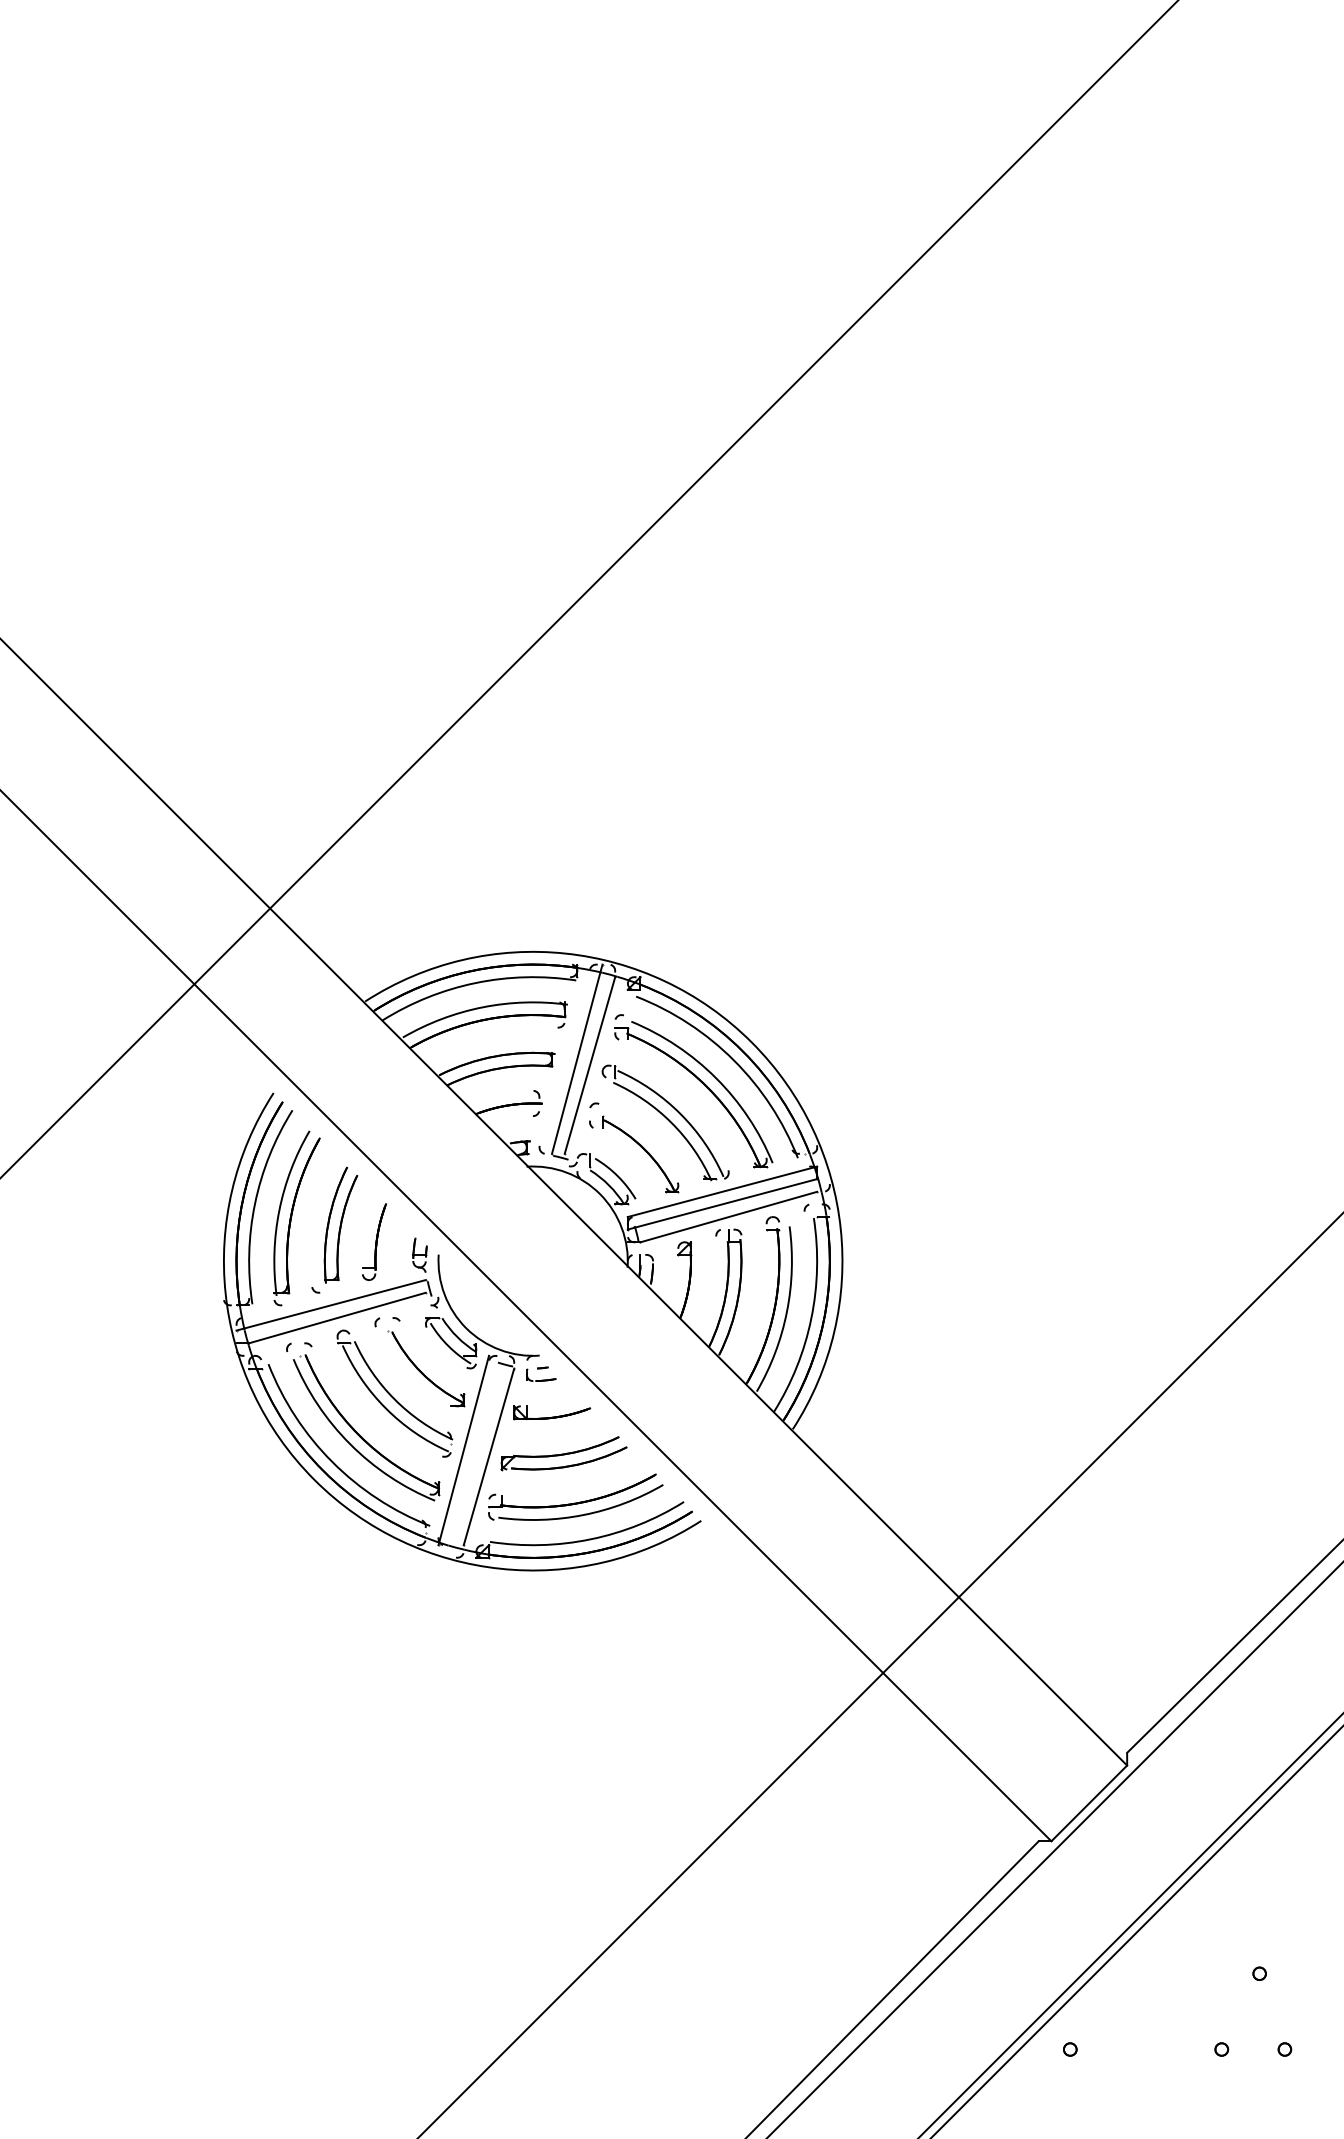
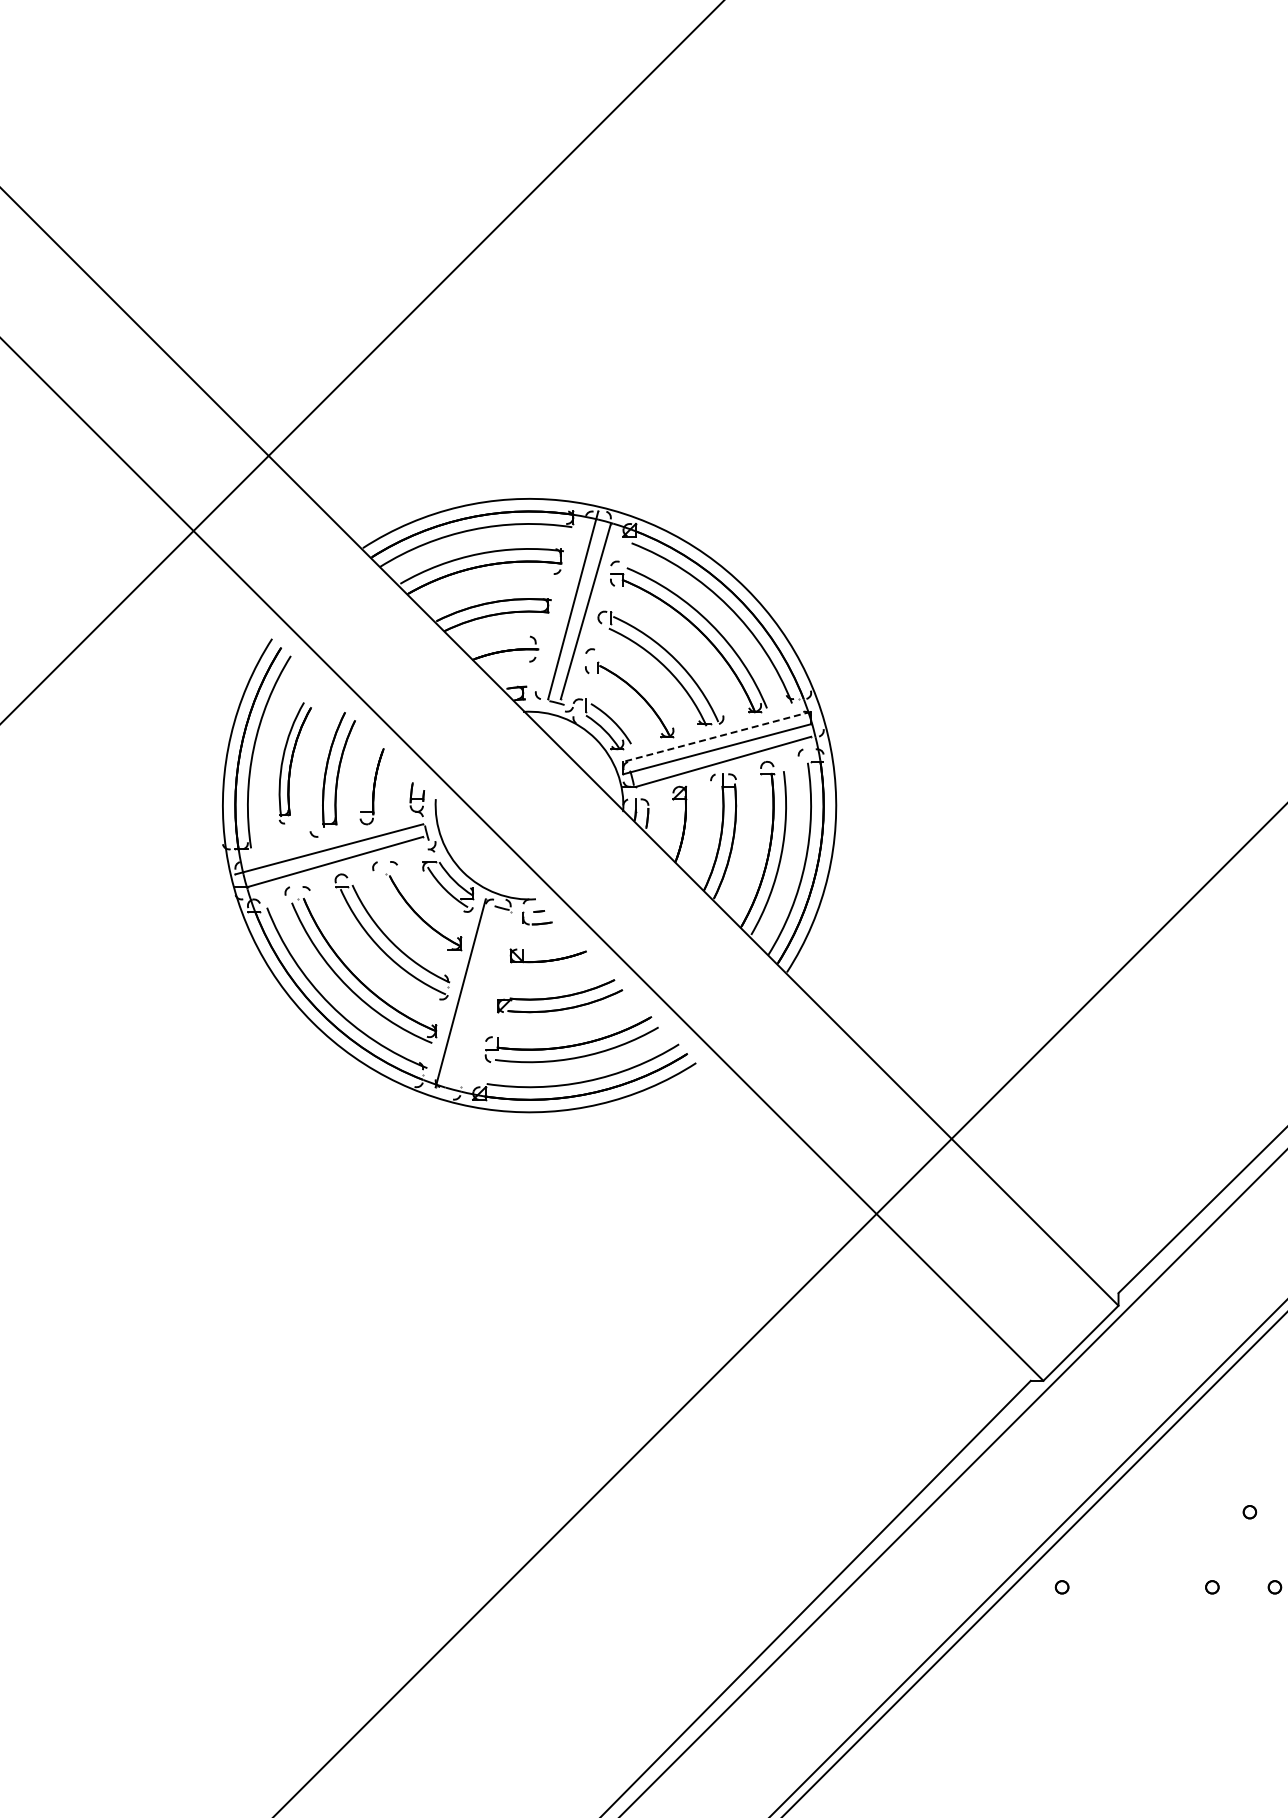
line: (722, 1191) -> (717, 736), solid -> dashed
part: (296, 1218) -> (294, 763), size x0.7
line: (488, 1456) -> (485, 999), removed

